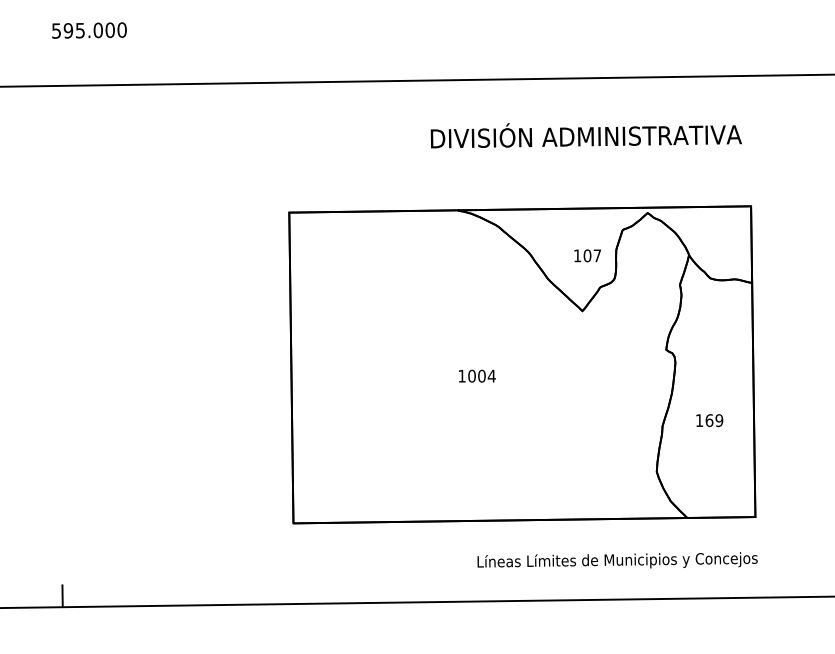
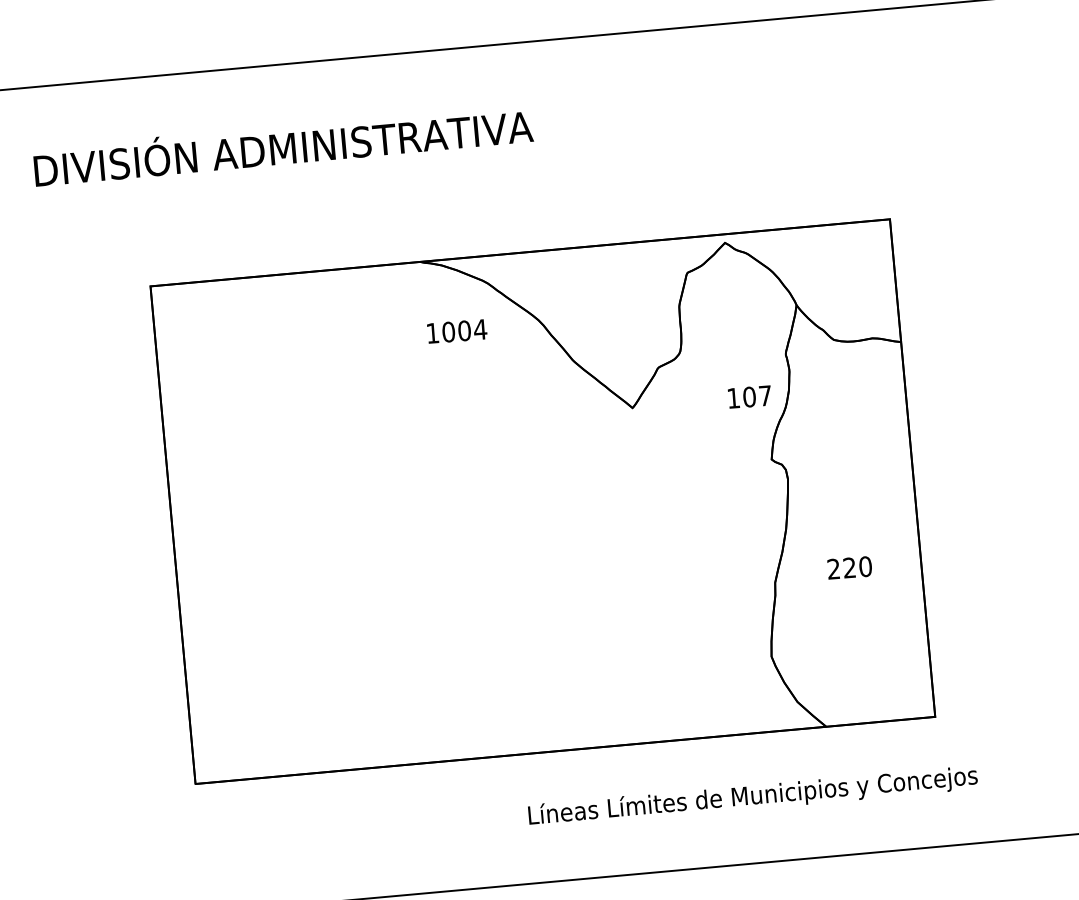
text: (585, 135) -> (282, 147), moved
text: (587, 255) -> (749, 396), moved
text: (477, 375) -> (457, 330), moved
text: (709, 420) -> (849, 567), 169 -> 220
text: (617, 560) -> (752, 796), moved

